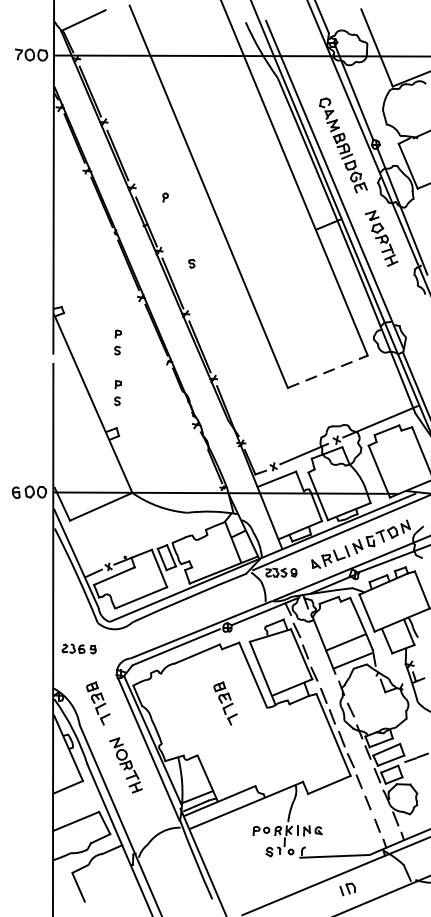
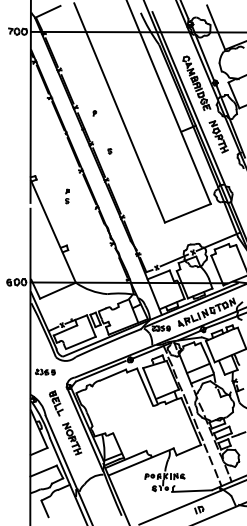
line: (327, 372) -> (187, 213), dashed -> solid
part: (117, 393) -> (67, 225), removed
part: (225, 703) -> (129, 403), removed

